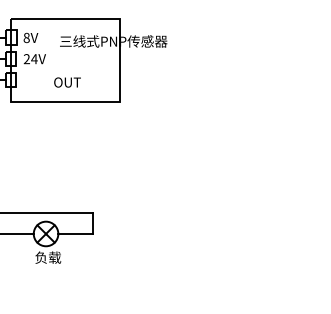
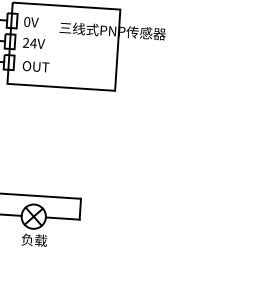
text: (26, 37) -> (27, 21), 8V -> 0V
text: (67, 82) -> (35, 66), moved

